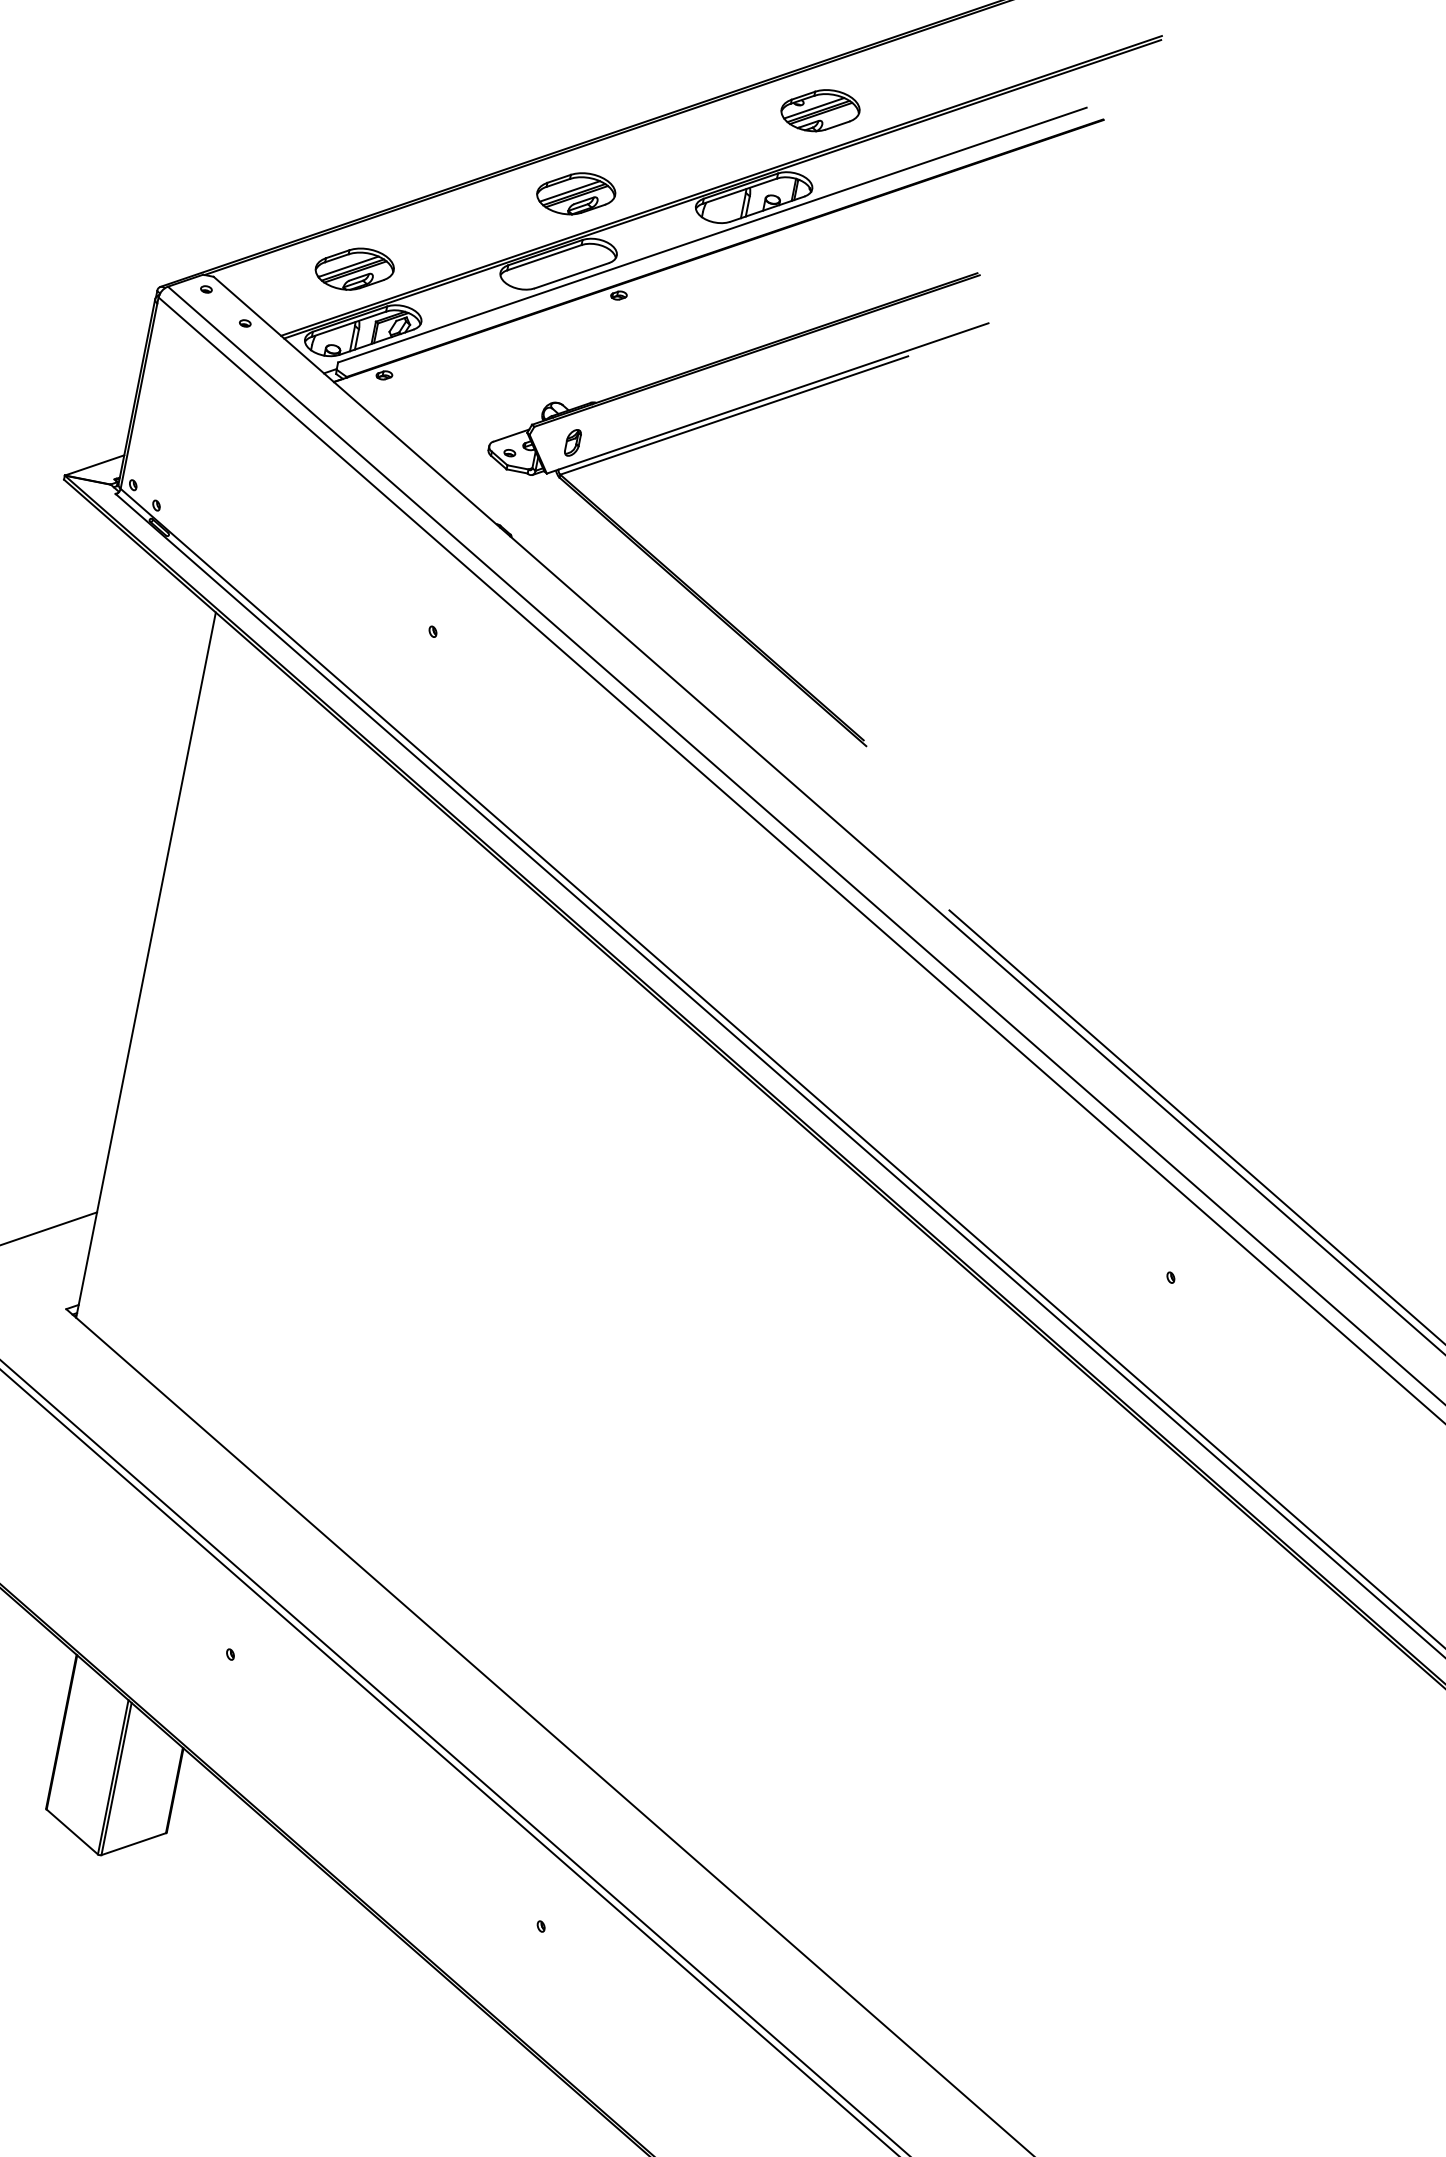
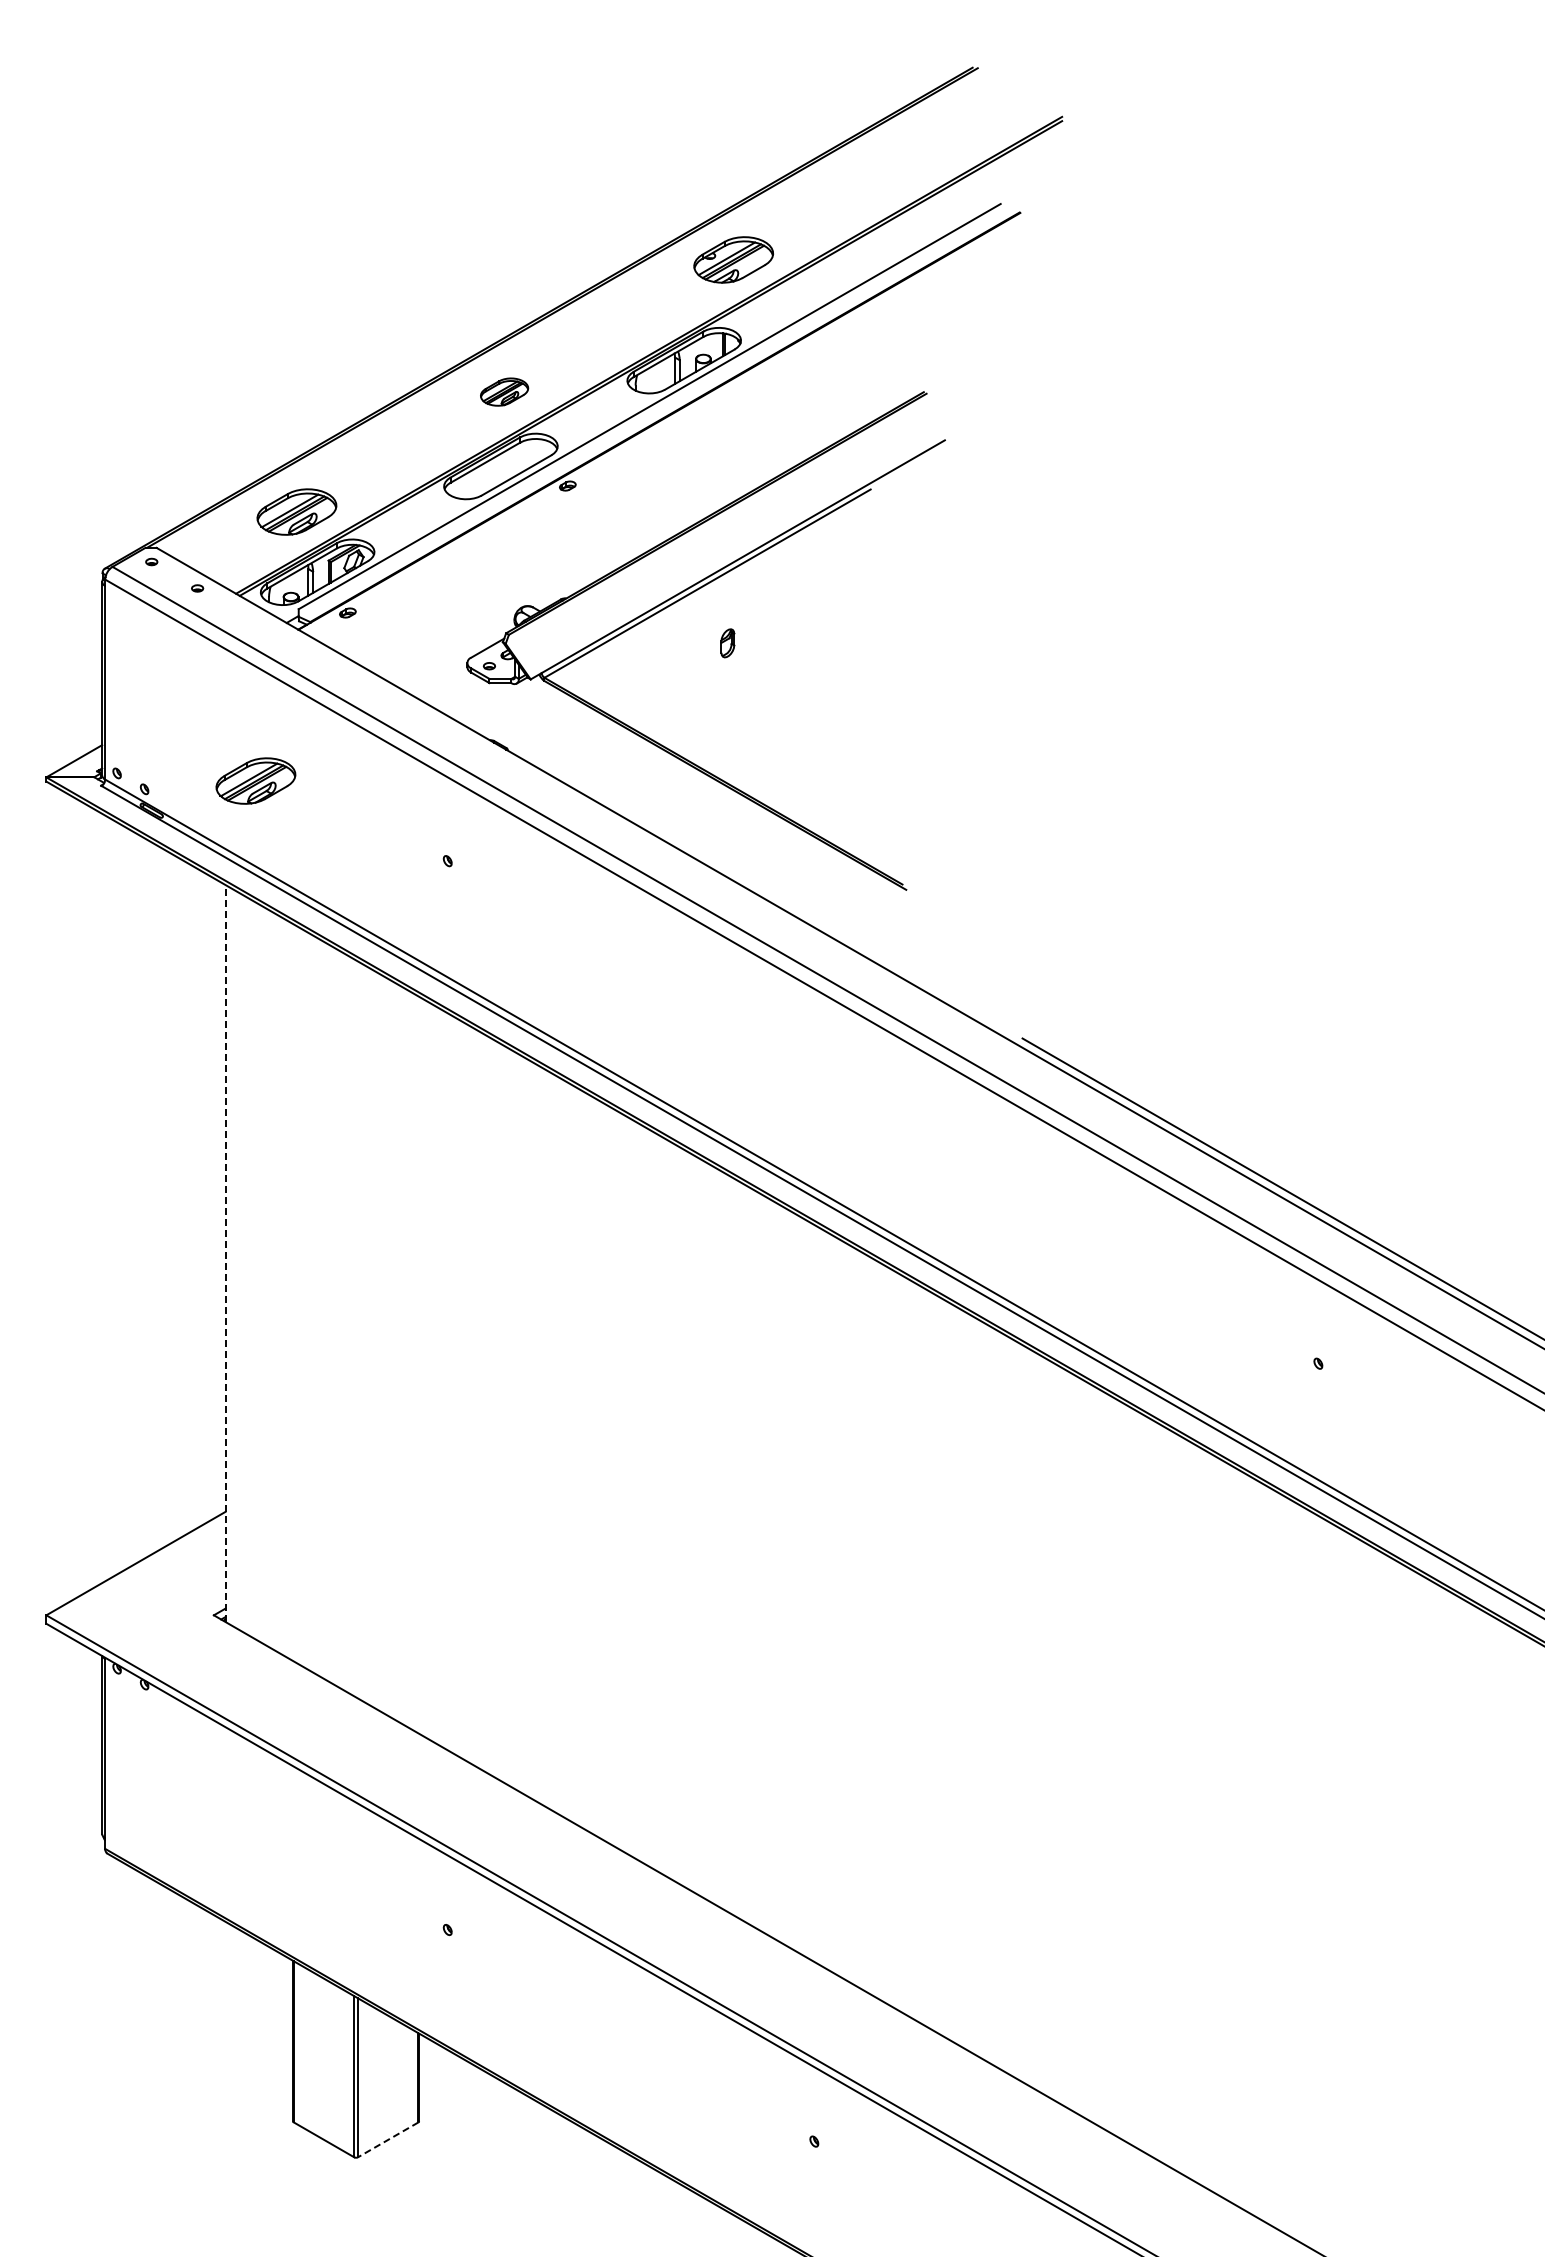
part: (576, 193) -> (504, 391), size x0.6
part: (572, 442) -> (727, 643), moved
part: (264, 518) -> (255, 780), added
line: (145, 965) -> (225, 1253), solid -> dashed
line: (134, 1843) -> (388, 2139), solid -> dashed

